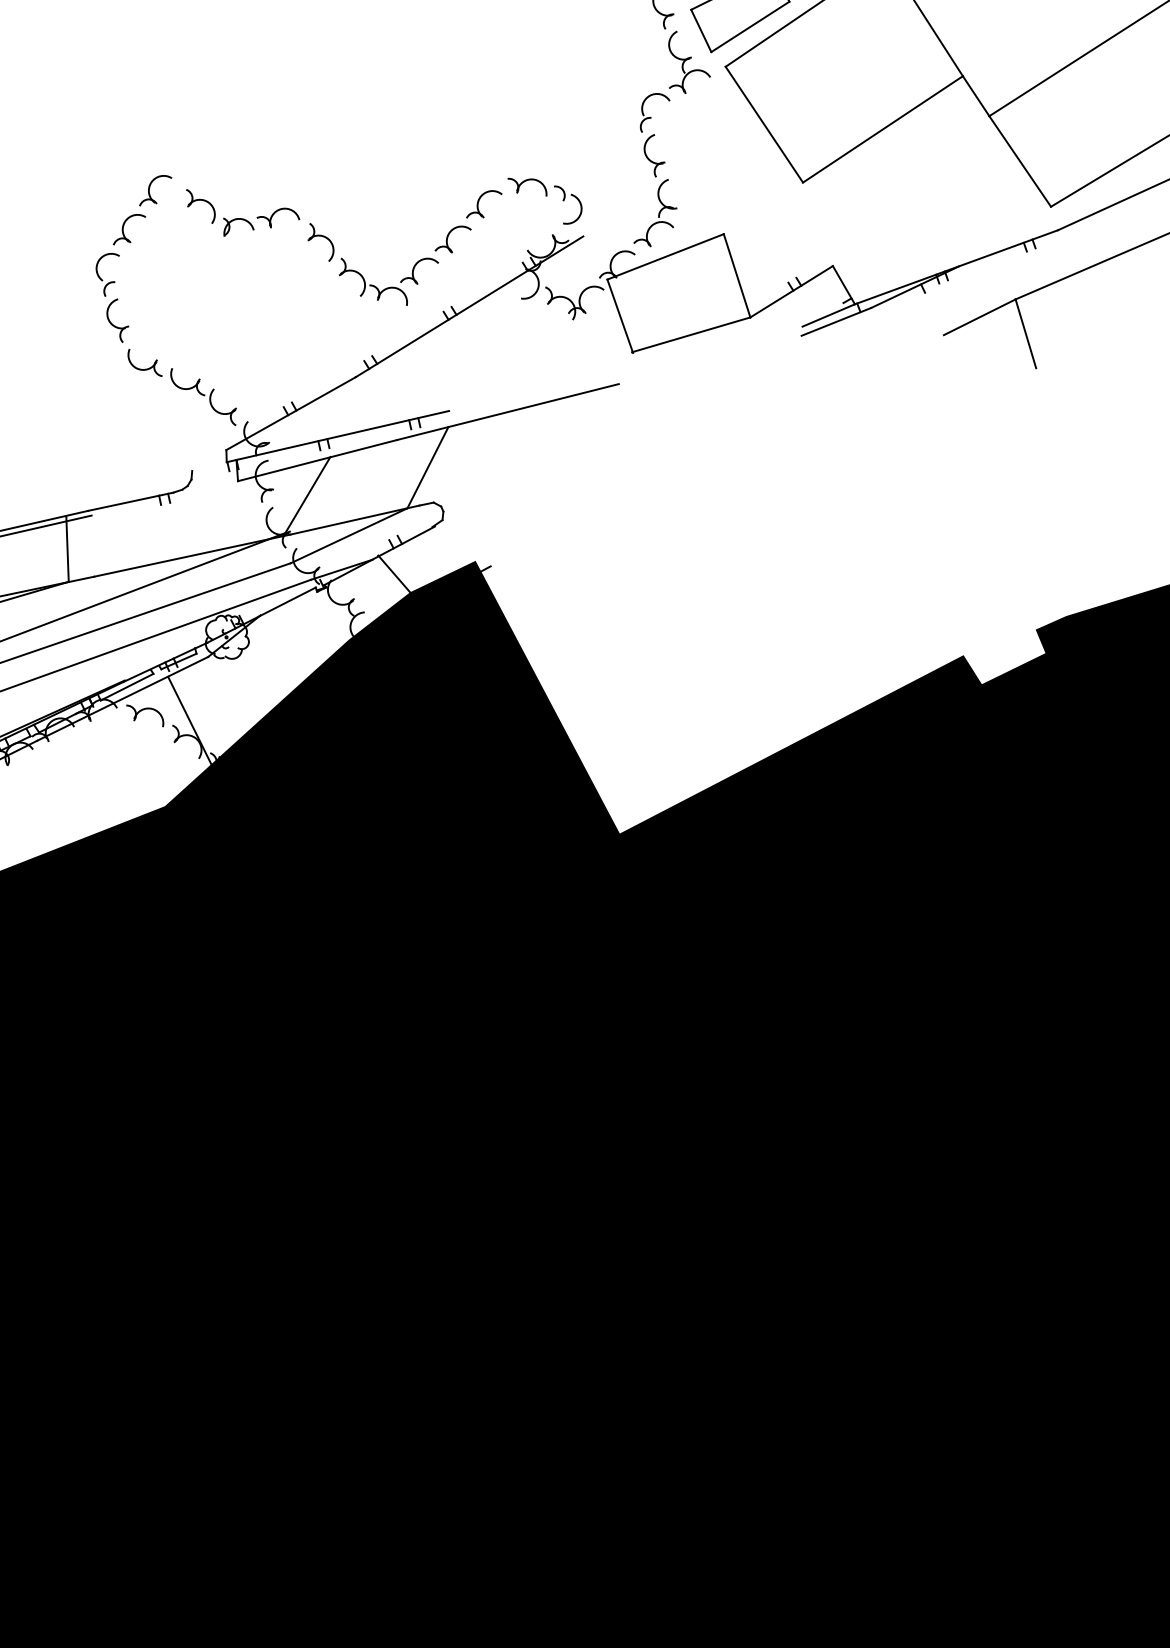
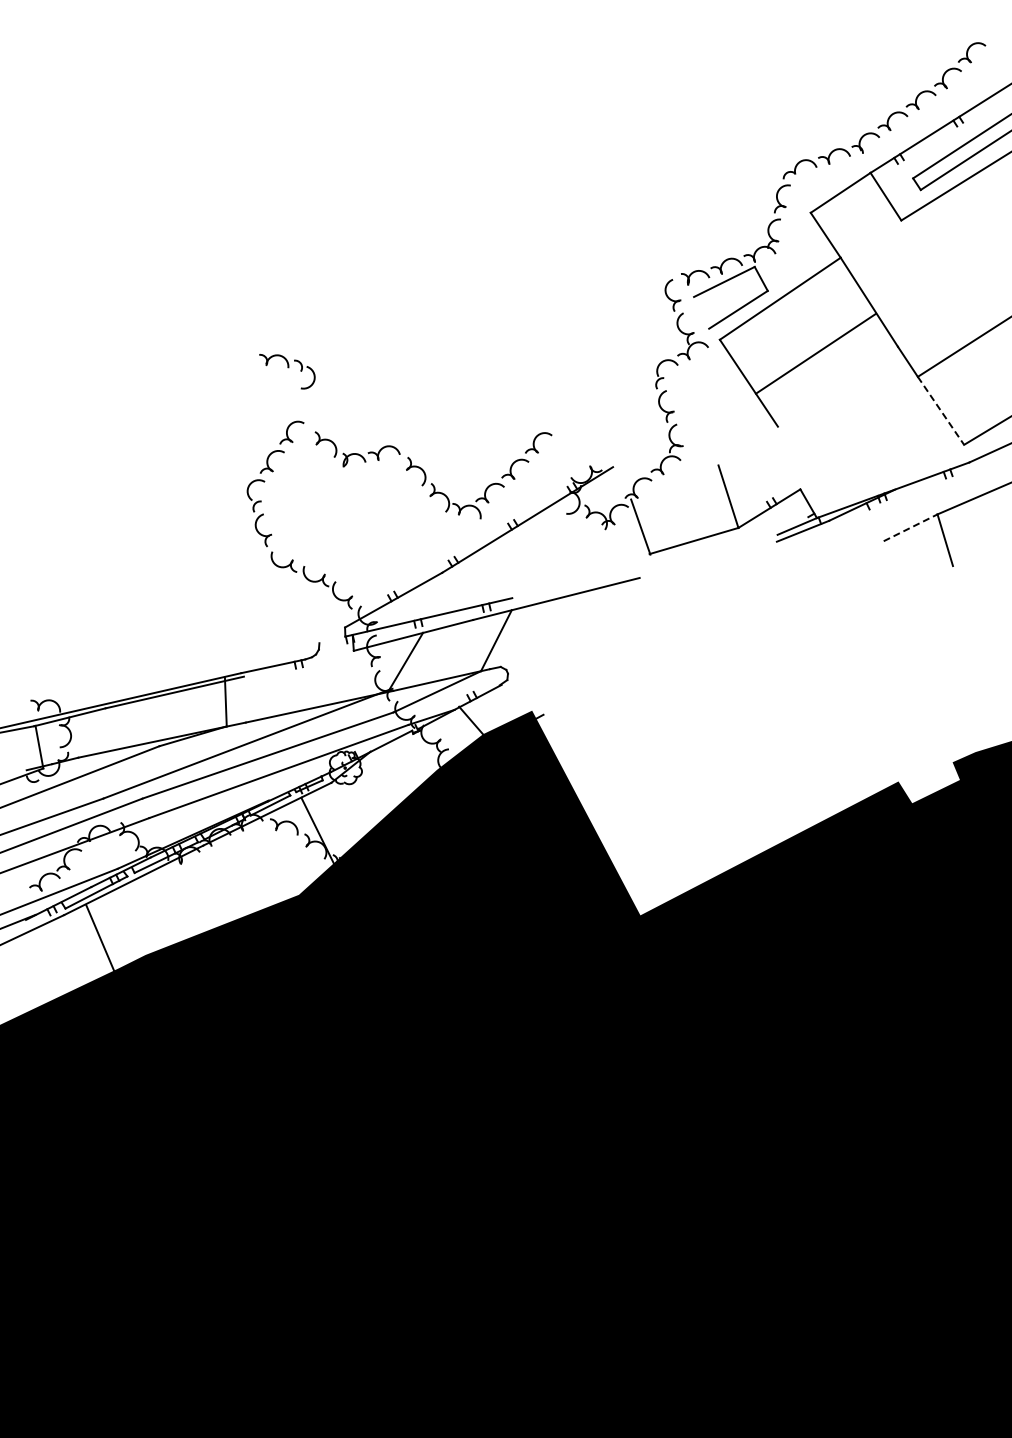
line: (701, 30) -> (701, 312), removed
line: (882, 129) -> (815, 353), moved
line: (1020, 162) -> (941, 411), solid -> dashed
part: (545, 200) -> (287, 371), moved
line: (665, 256) -> (674, 482), removed
line: (980, 316) -> (911, 527), solid -> dashed

